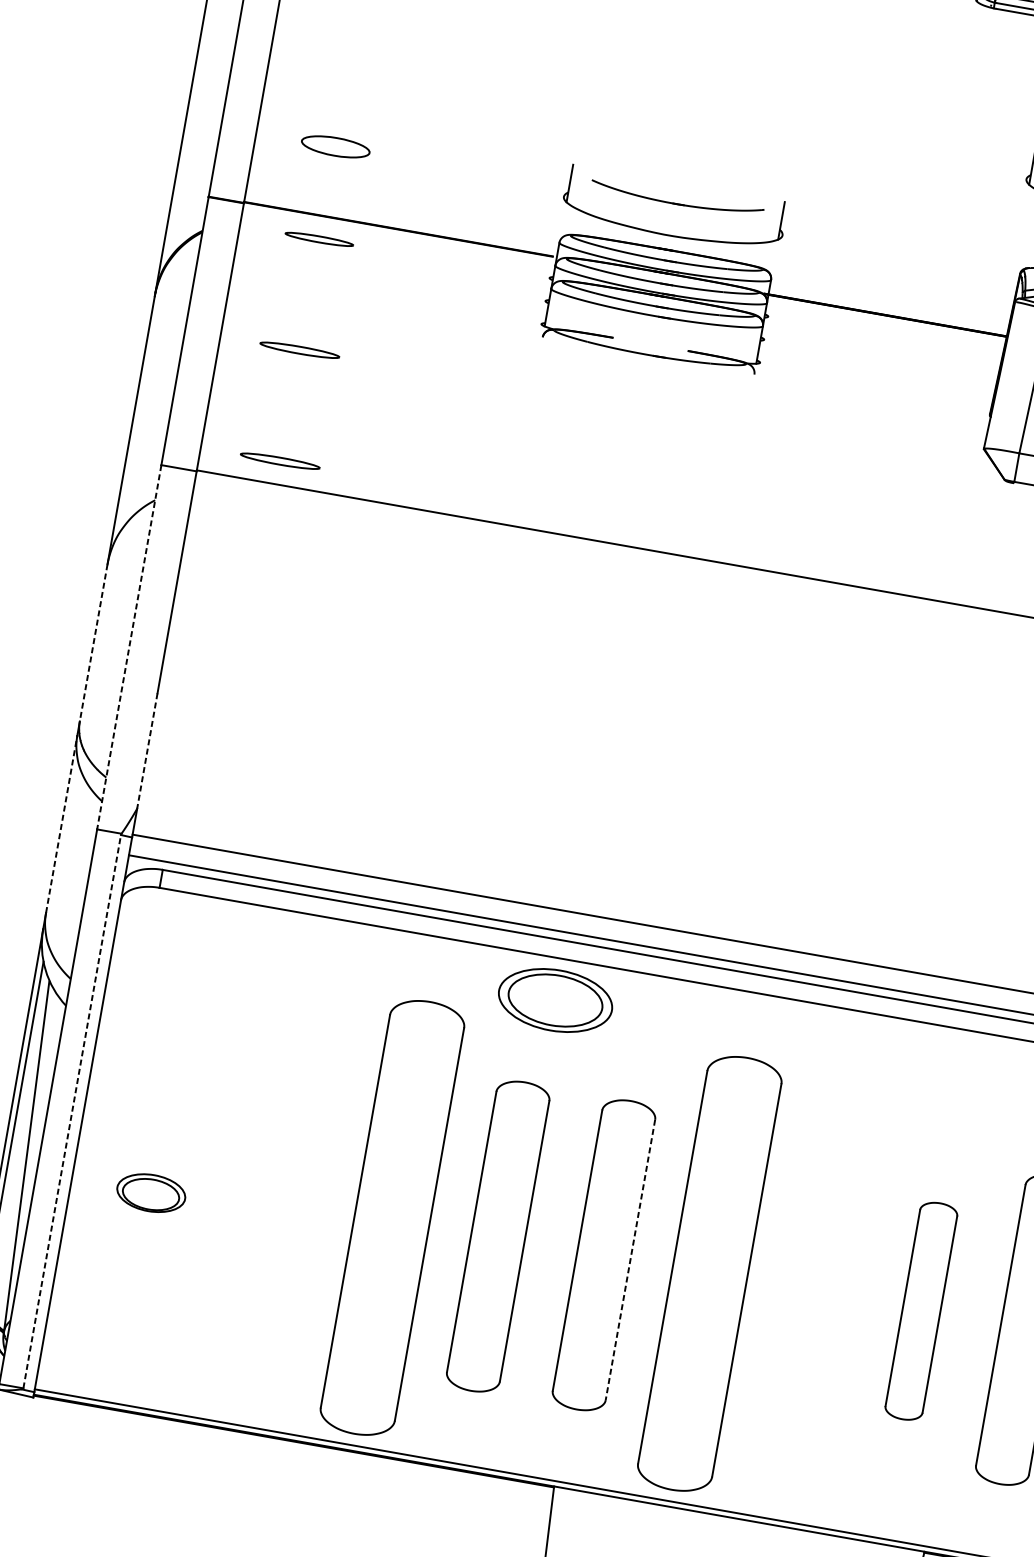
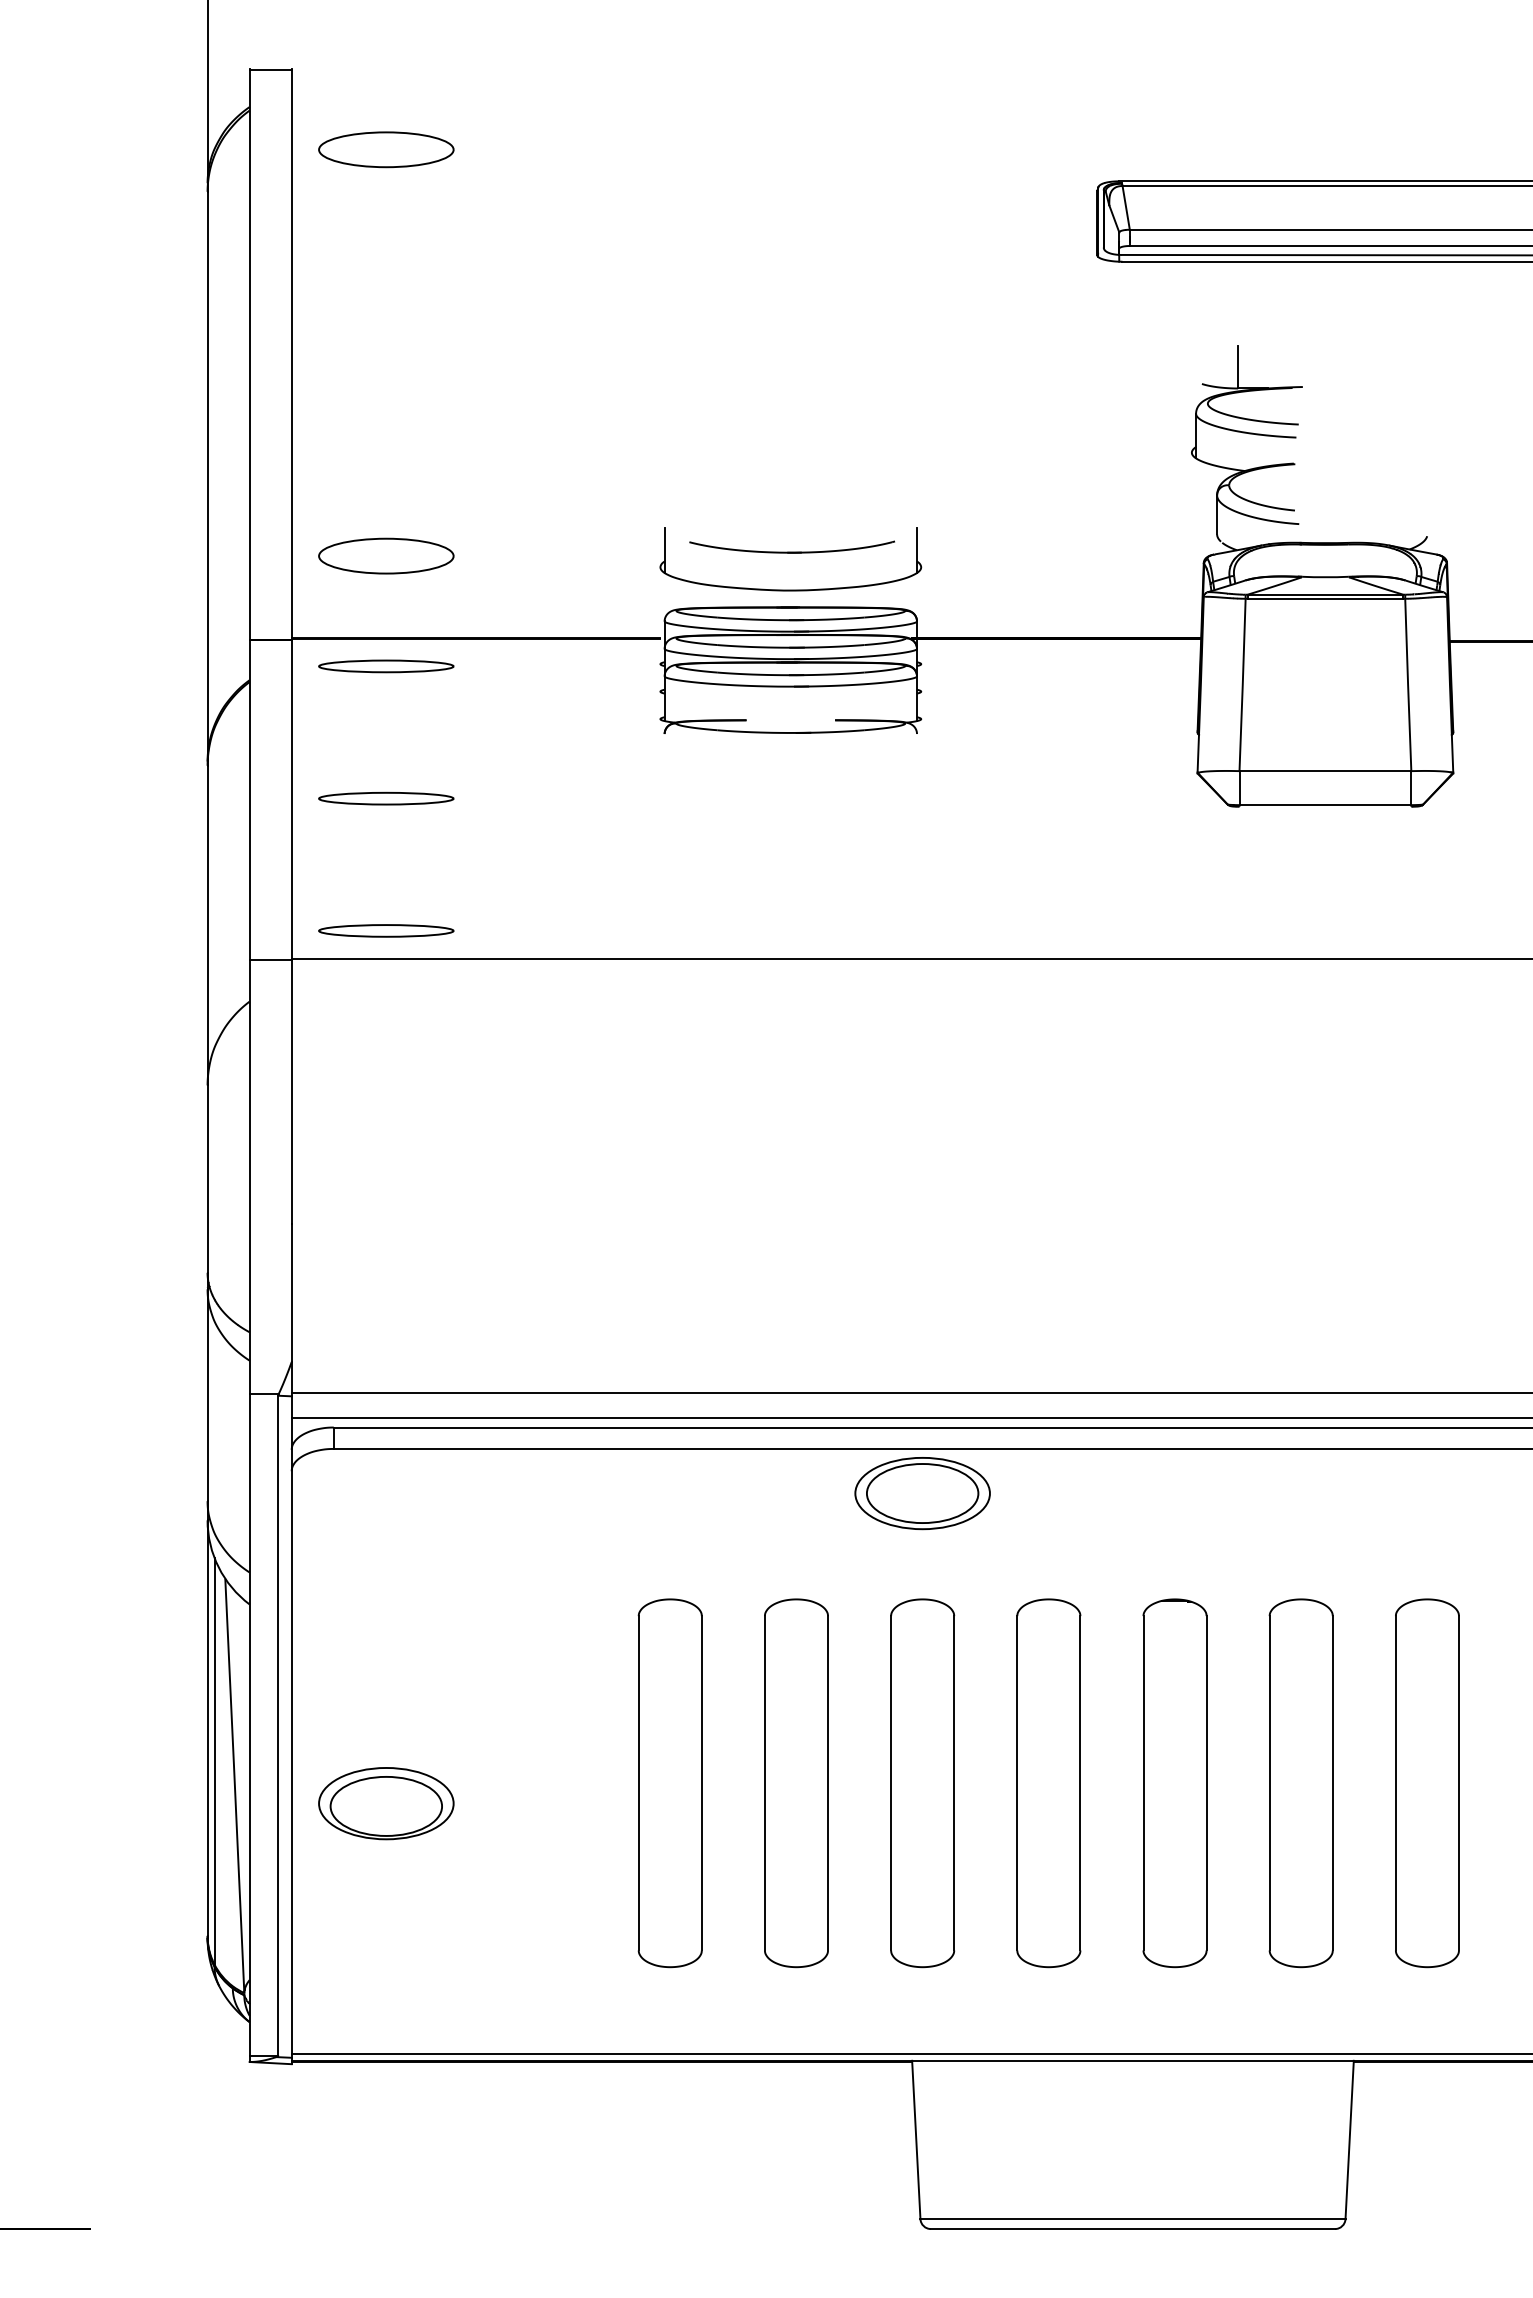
part: (335, 146) -> (386, 555), size x1.67
part: (319, 239) -> (386, 666), size x1.67
part: (300, 350) -> (386, 798), size x1.43
part: (280, 460) -> (386, 930), size x1.43
line: (93, 643) -> (207, 1179), dashed -> solid
line: (129, 647) -> (249, 1177), dashed -> solid
line: (147, 751) -> (291, 1293), dashed -> solid
line: (61, 824) -> (207, 1395), dashed -> solid
part: (555, 1000) -> (922, 1493), moved
line: (72, 1111) -> (278, 1725), dashed -> solid
part: (151, 1192) -> (386, 1803), size x1.67
part: (391, 1218) -> (669, 1783), size x0.71
line: (630, 1260) -> (954, 1783), dashed -> solid
part: (709, 1274) -> (1048, 1783), size x0.71
part: (815, 1292) -> (1174, 1783), added
part: (920, 1311) -> (1300, 1783), size x1.43

